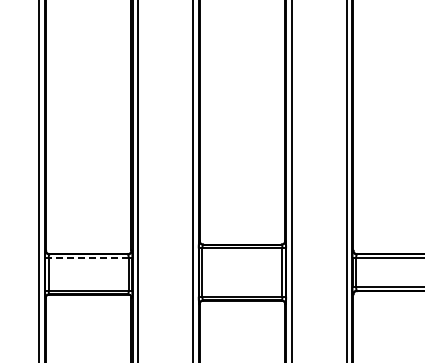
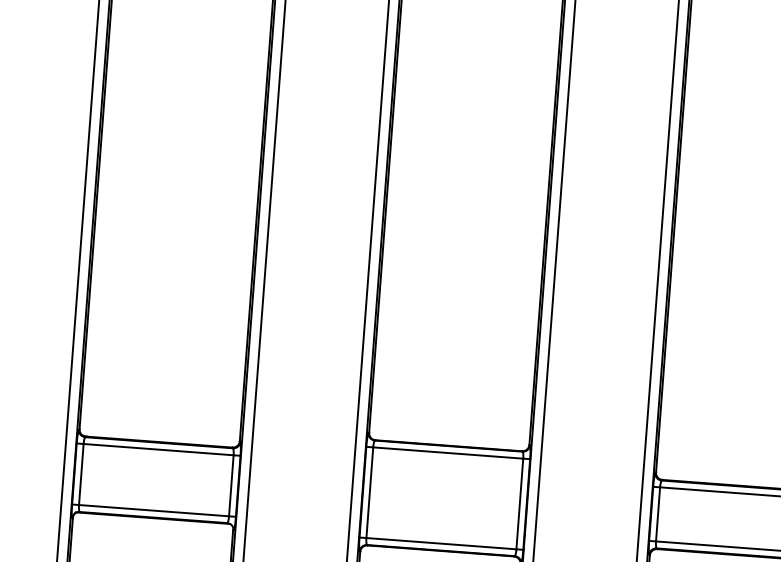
line: (88, 258) -> (158, 450), dashed -> solid

